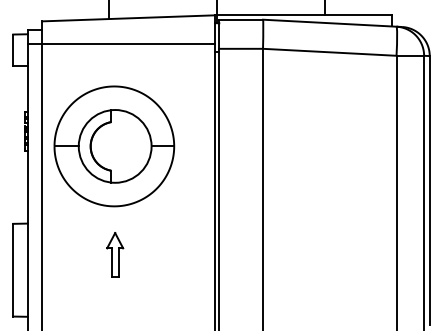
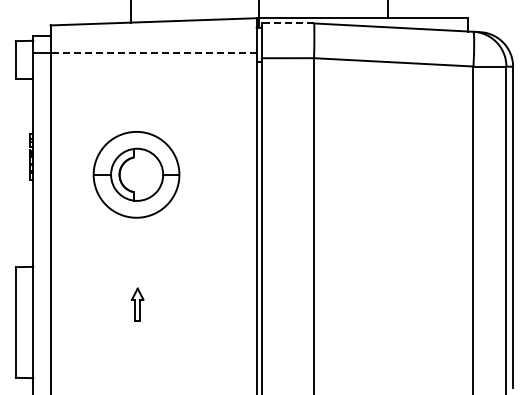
line: (240, 19) -> (287, 23), solid -> dashed
line: (128, 44) -> (153, 53), solid -> dashed
part: (114, 146) -> (136, 174), size x0.6
part: (115, 255) -> (137, 304), size x0.6

